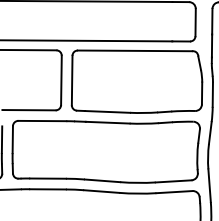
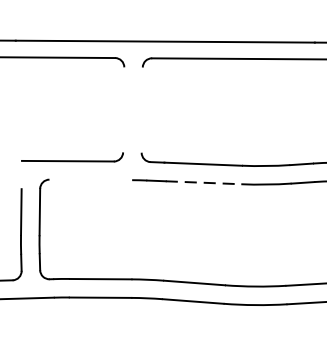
line: (61, 80) -> (123, 110), removed
line: (71, 80) -> (141, 110), removed
line: (42, 120) -> (91, 178), removed
line: (107, 122) -> (203, 182), solid -> dashed

